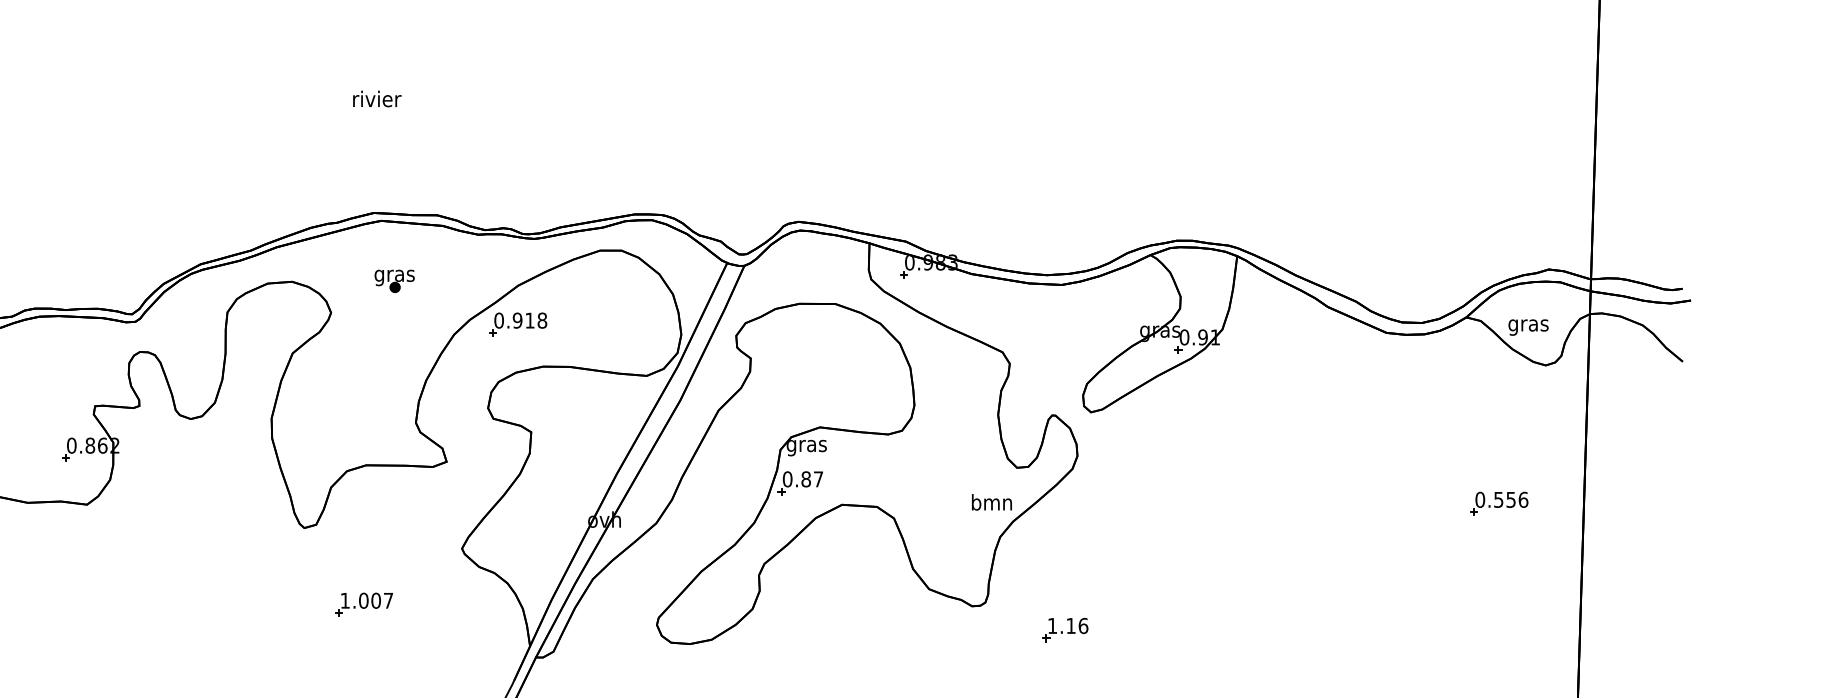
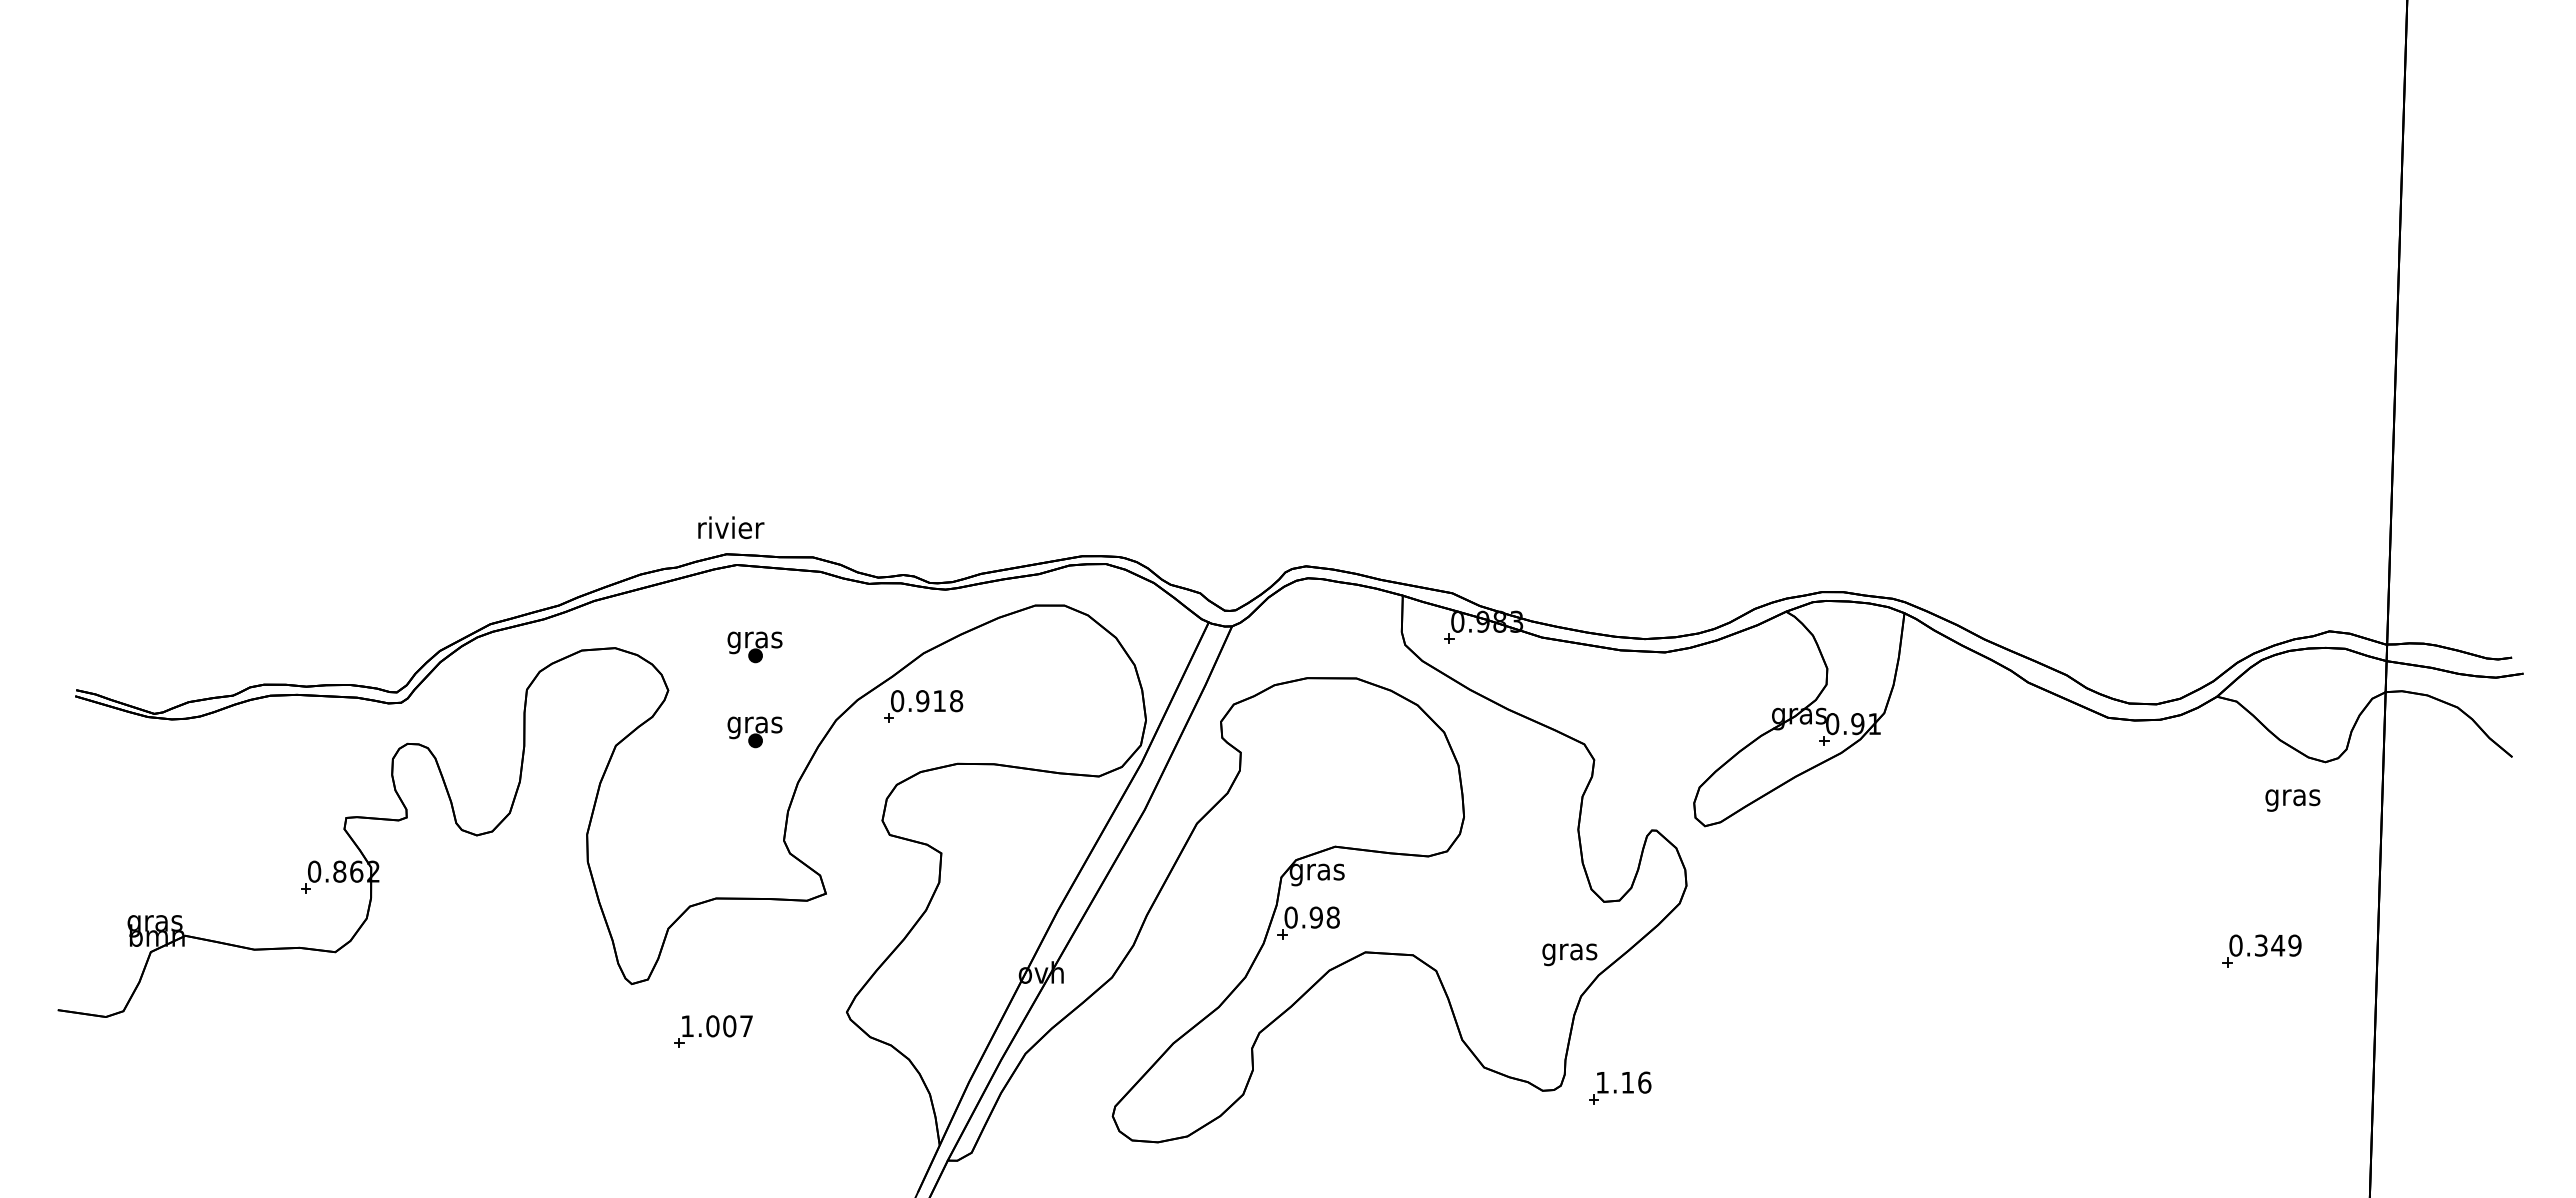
text: (377, 98) -> (731, 527), moved
text: (1528, 327) -> (2292, 800), moved
part: (394, 343) -> (754, 732), added
text: (812, 479) -> (1324, 917), 0.87 -> 0.98
text: (1511, 499) -> (2278, 945), 0.556 -> 0.349
text: (991, 504) -> (1569, 951), bmn -> gras
part: (364, 604) -> (713, 1031), moved
part: (1065, 629) -> (1620, 1087), moved

